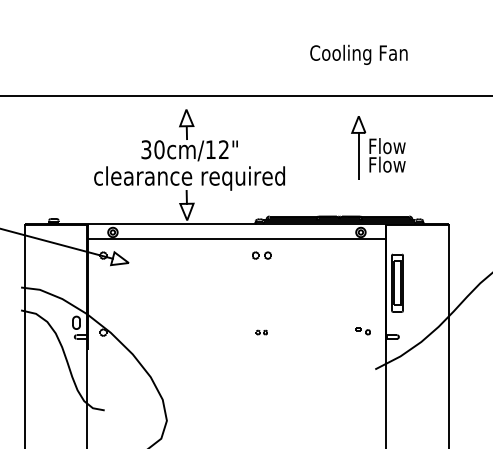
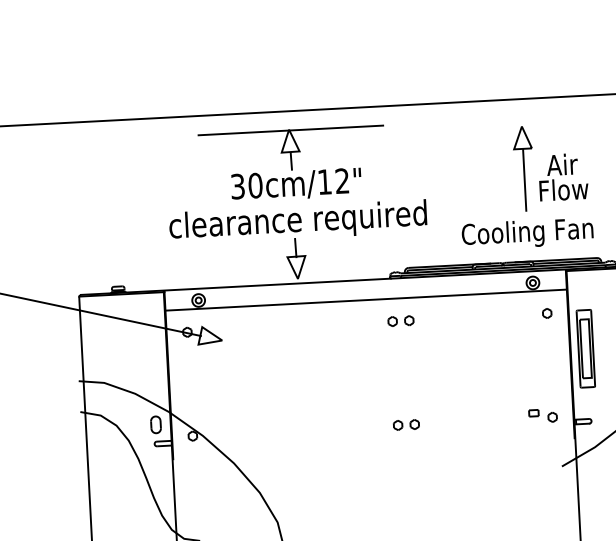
text: (358, 54) -> (527, 233), moved
line: (187, 110) -> (290, 130), added
text: (387, 146) -> (562, 165), Flow -> Air
part: (369, 255) -> (546, 313), added
part: (362, 331) -> (542, 416), size x1.43
part: (261, 332) -> (405, 424), size x1.67

